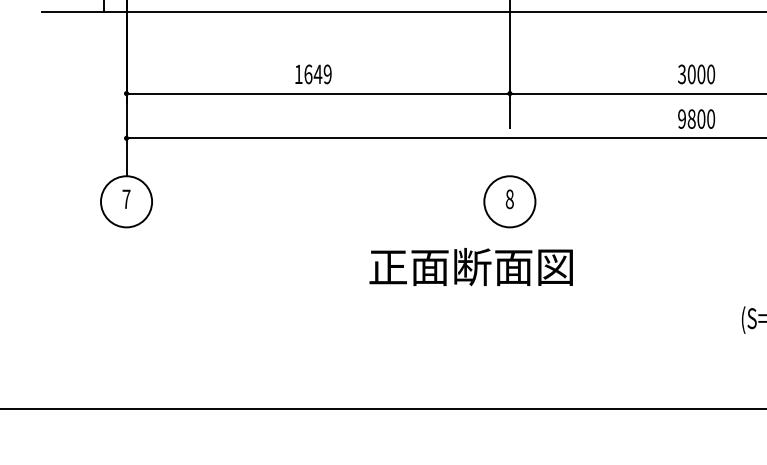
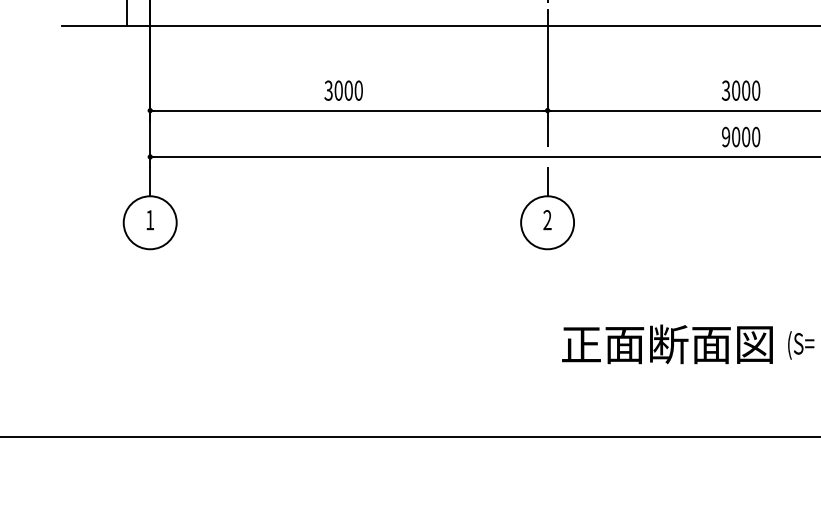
text: (313, 74) -> (343, 90), 1649 -> 3000
text: (692, 118) -> (736, 136), 9800 -> 9000
line: (509, 161) -> (547, 181), added
text: (126, 199) -> (150, 220), 7 -> 1
text: (509, 199) -> (547, 220), 8 -> 2
text: (471, 267) -> (667, 344), moved

